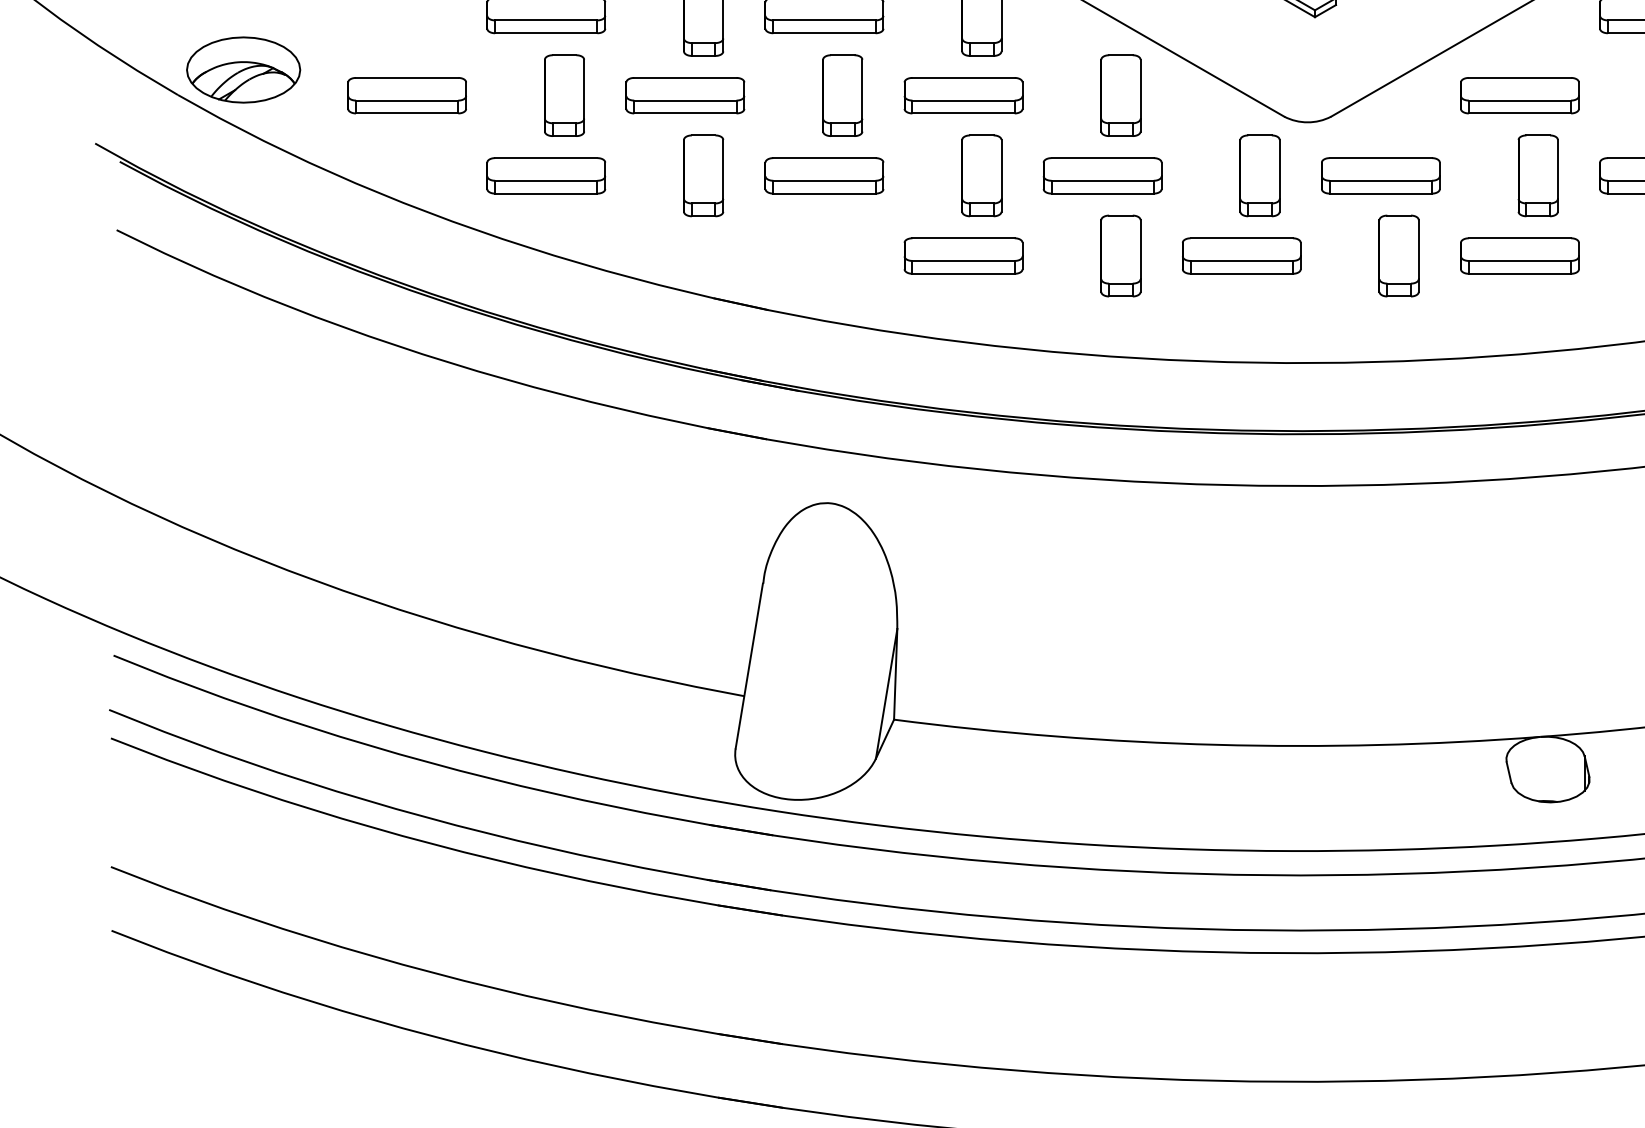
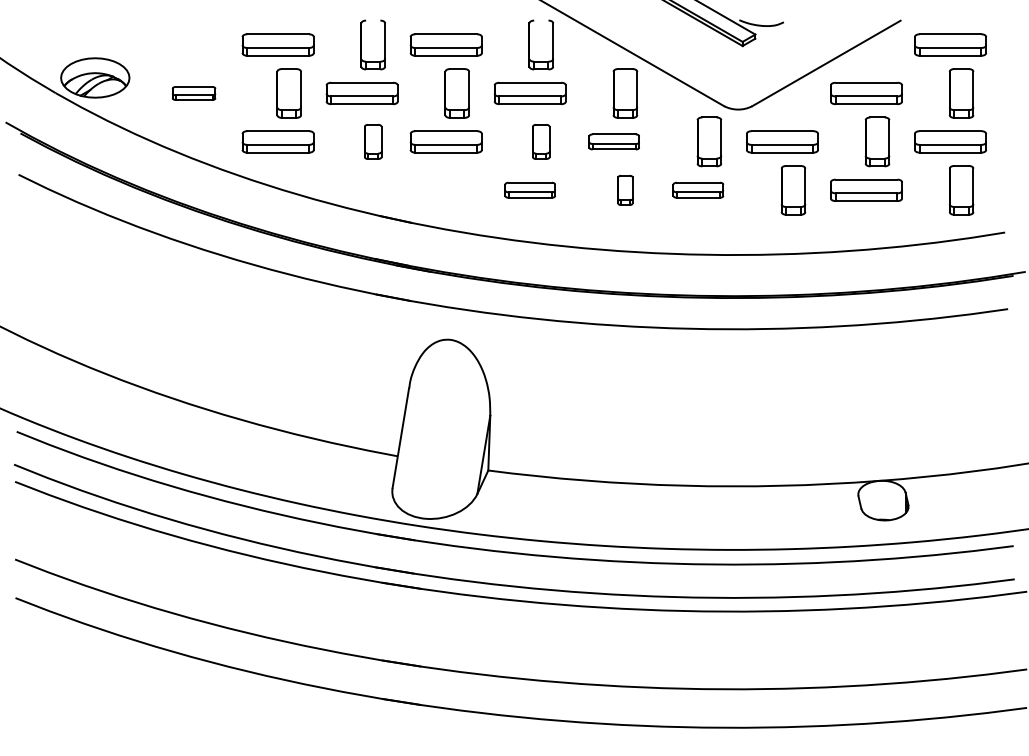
part: (406, 95) -> (193, 93), size x0.6
part: (702, 175) -> (372, 141), size x0.7
part: (980, 175) -> (540, 141), size x0.7
part: (1101, 175) -> (613, 141), size x0.7
part: (962, 254) -> (529, 189), size x0.7
part: (1241, 254) -> (698, 189), size x0.7
part: (1121, 256) -> (625, 190), size x0.6

